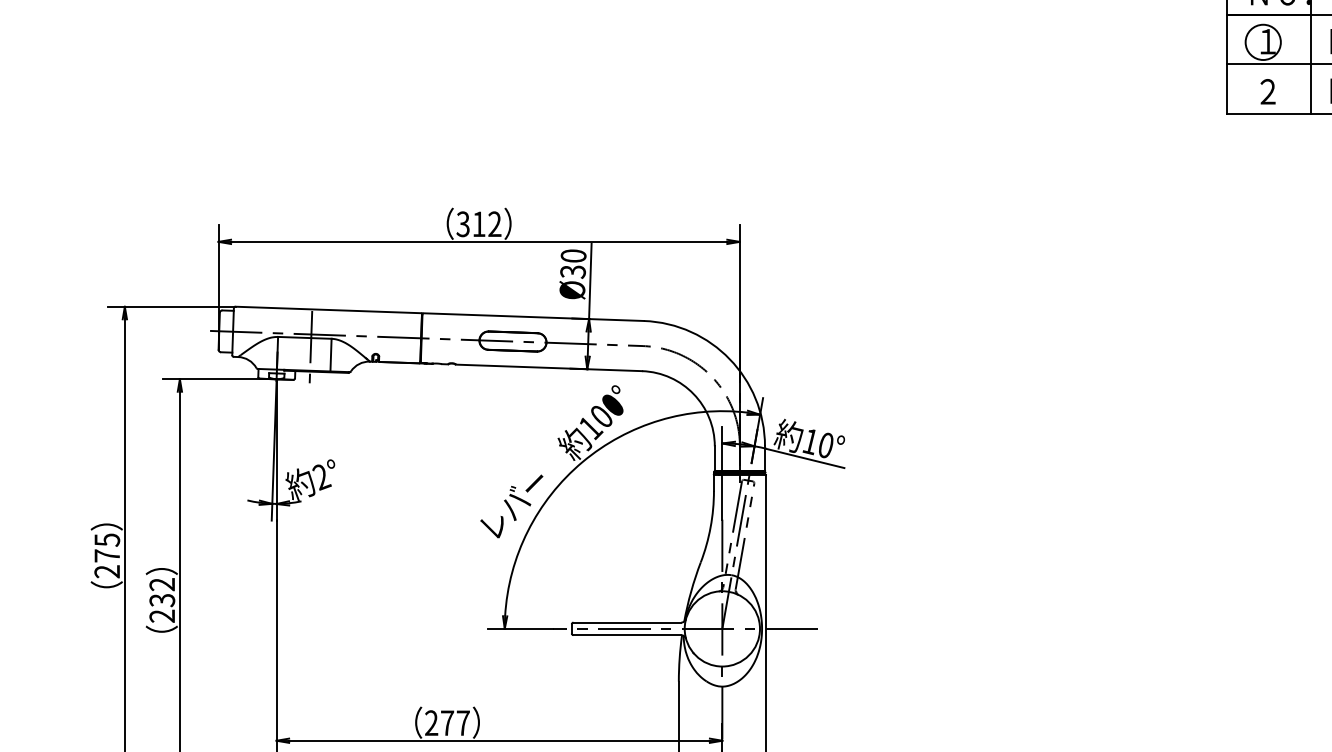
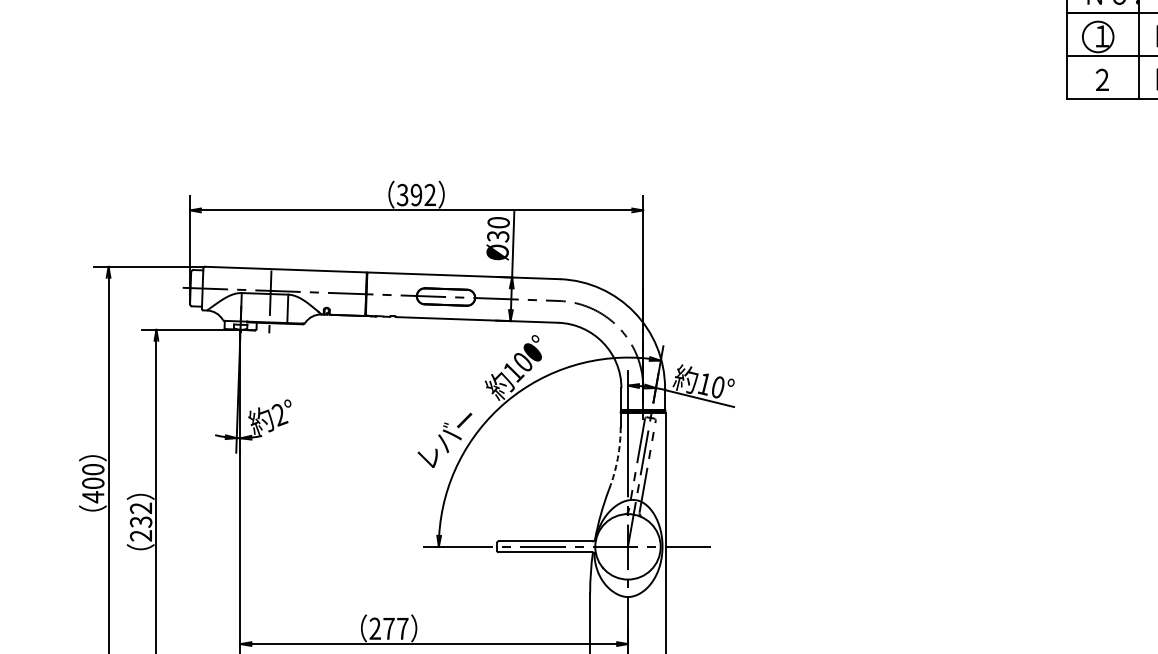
text: (478, 224) -> (416, 195), 312 -> 392
arc: (710, 527) -> (617, 458), solid -> dashed
text: (107, 555) -> (93, 483), 275 -> 400

